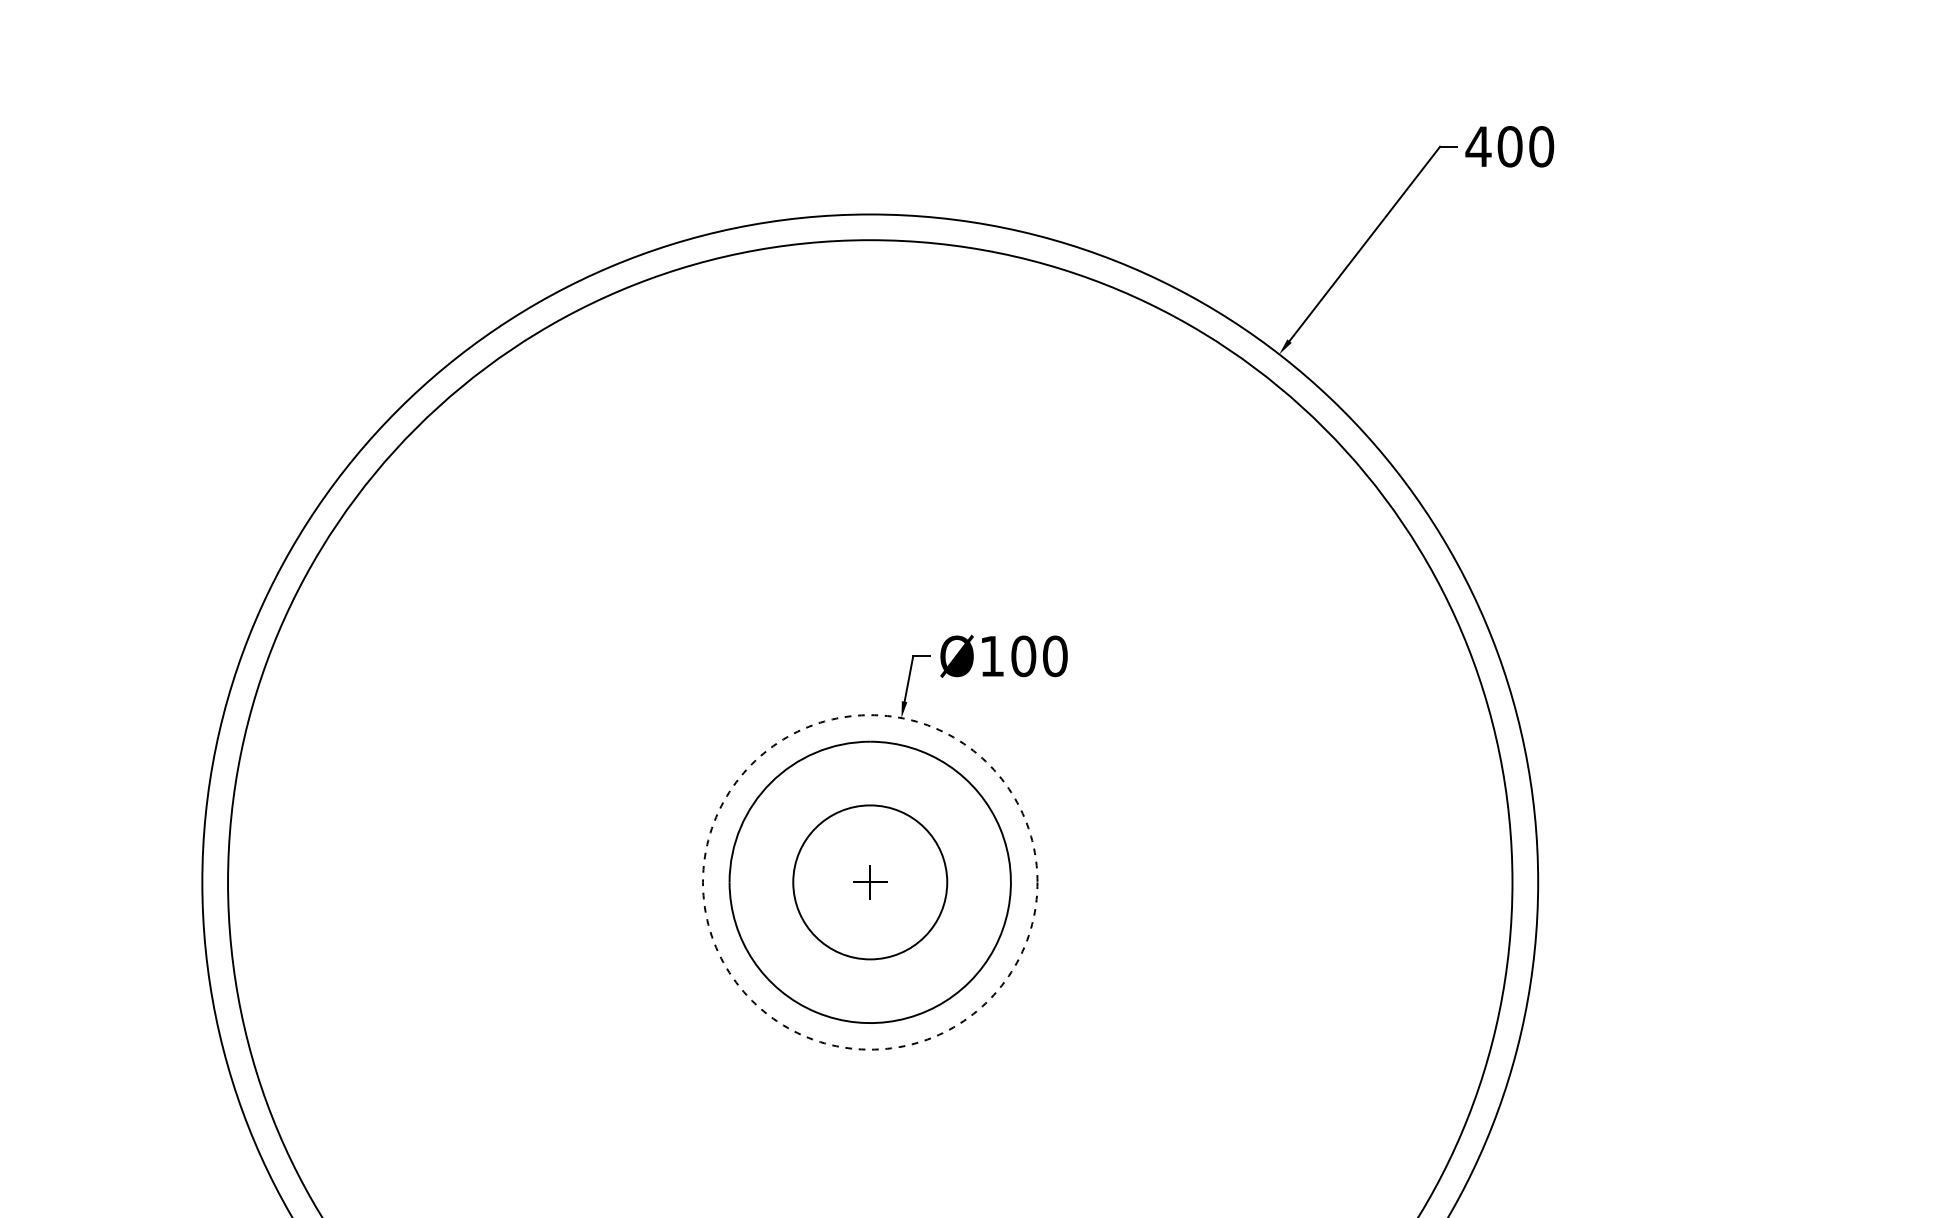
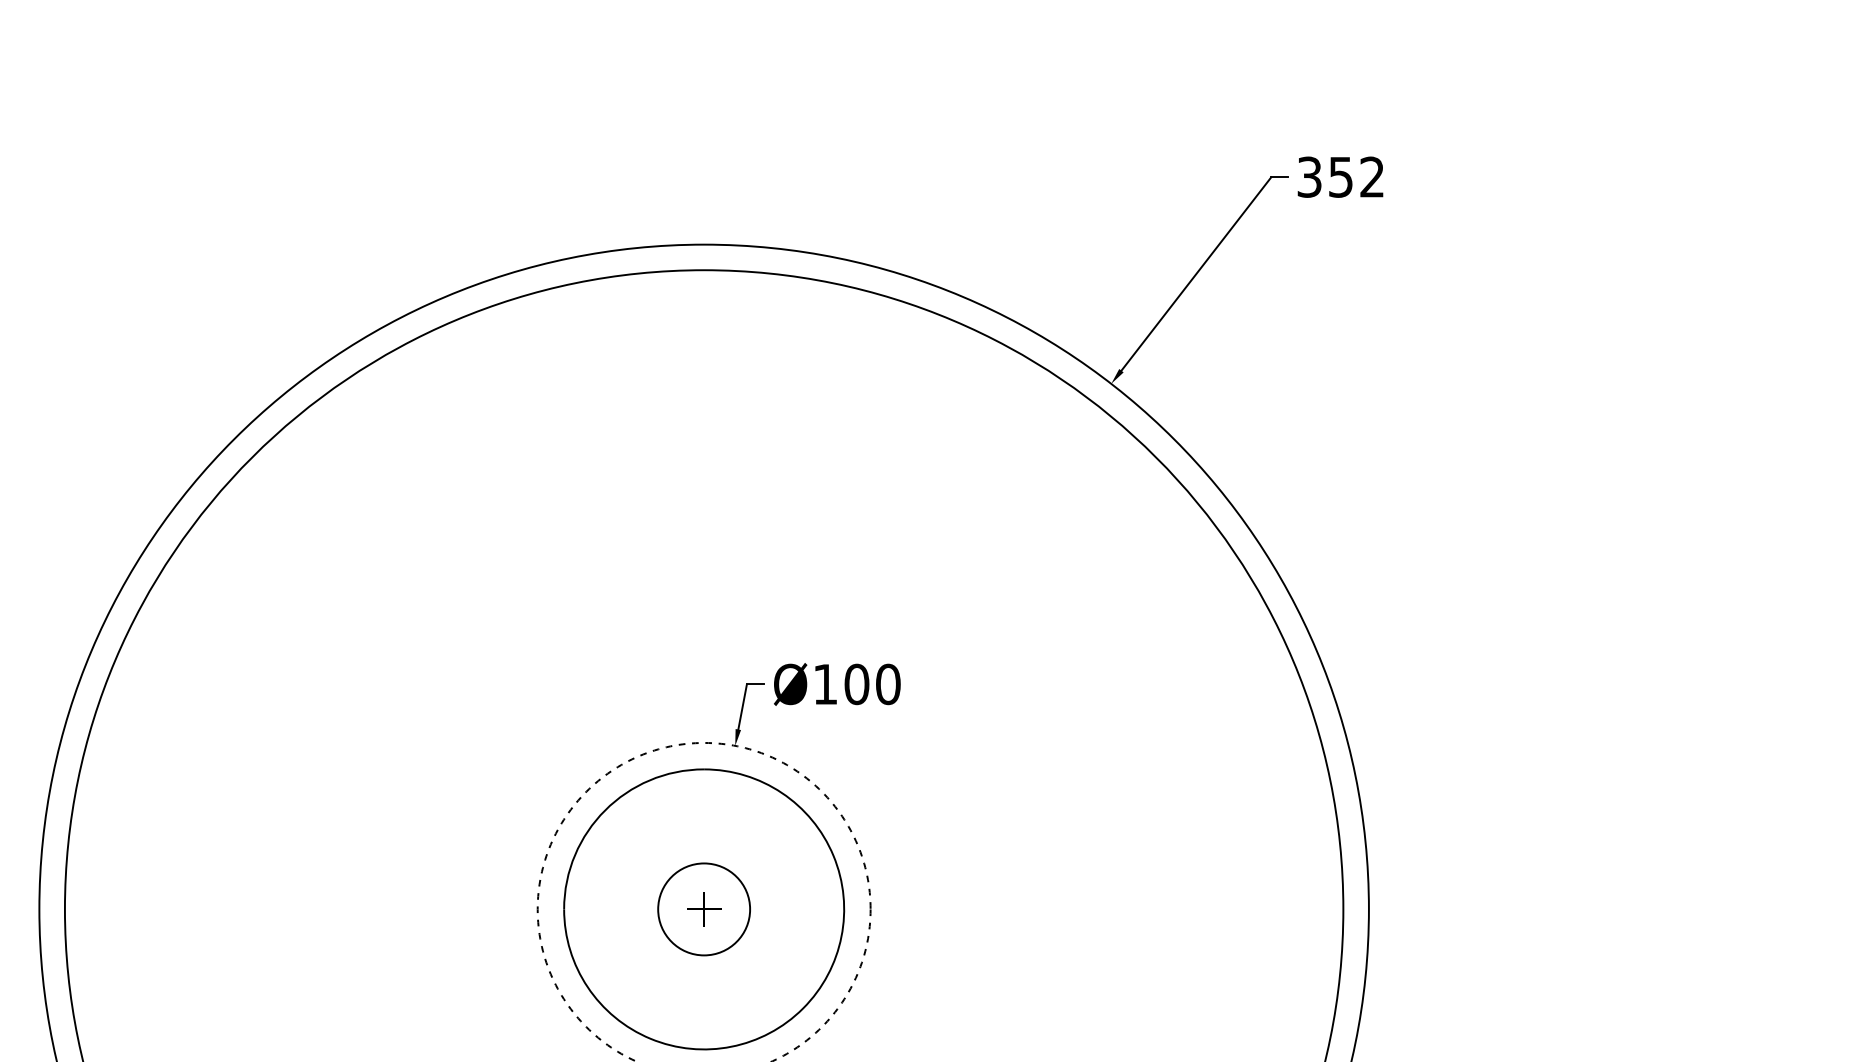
text: (1509, 146) -> (1340, 176), 400 -> 352
circle: (870, 882) -> (704, 909), size x0.6

